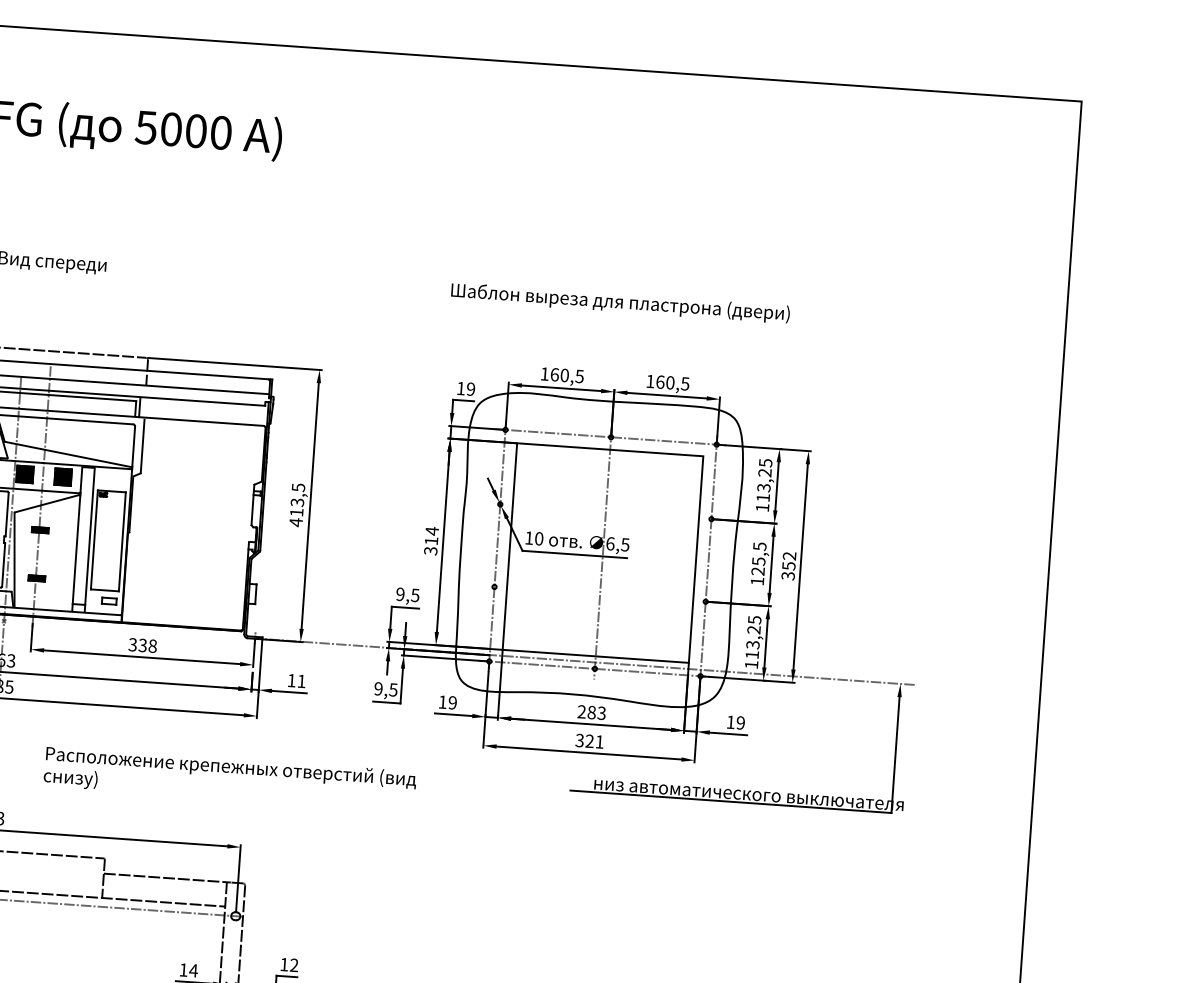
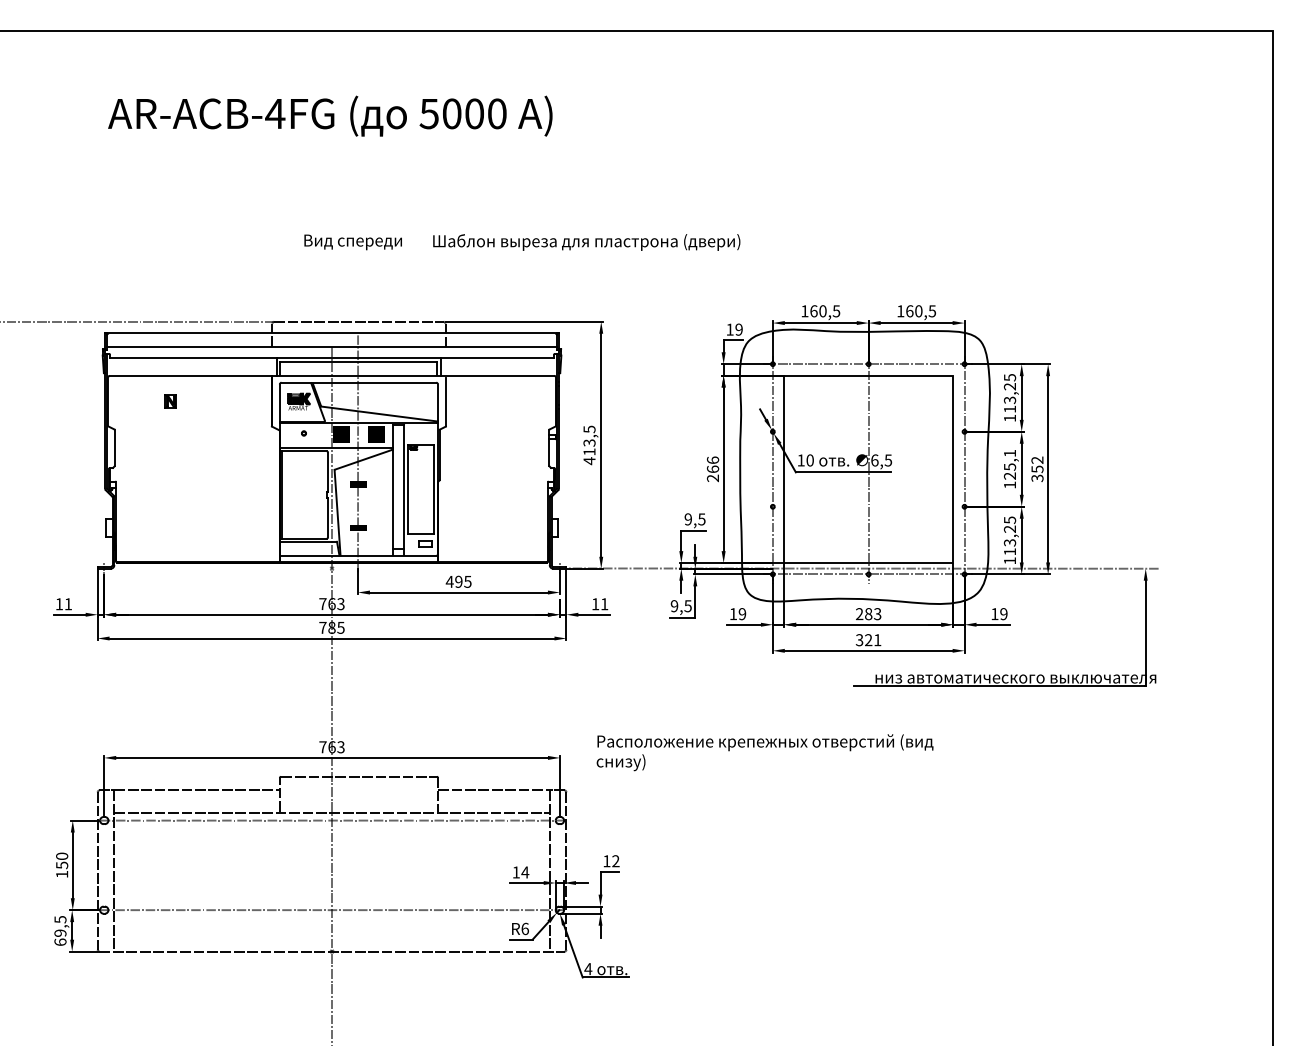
text: (620, 303) -> (586, 242), moved
text: (430, 541) -> (712, 469), 314 -> 266
text: (760, 546) -> (1010, 453), 125,5 -> 125,1
text: (142, 645) -> (458, 581), 338 -> 495
text: (229, 778) -> (764, 752), moved

